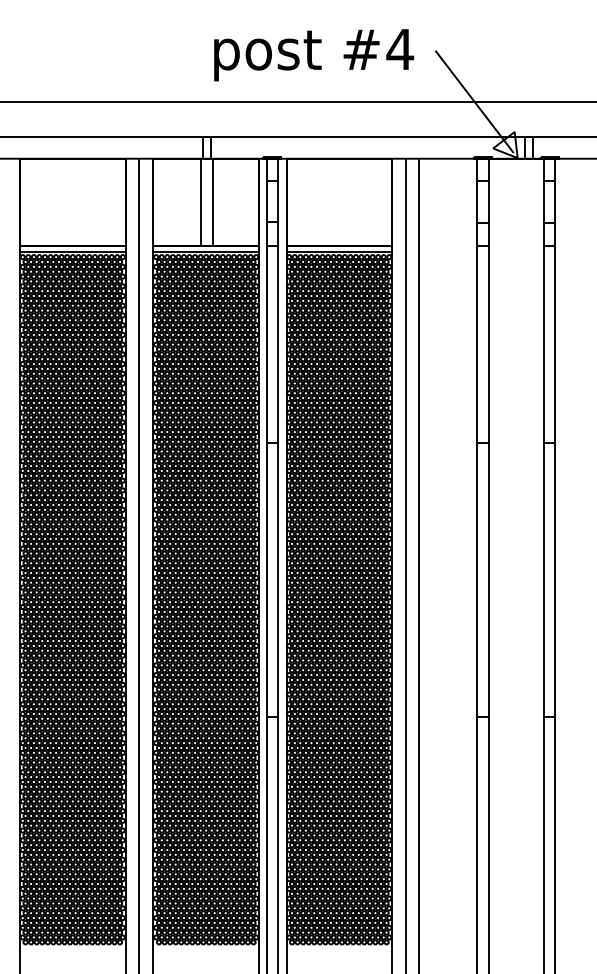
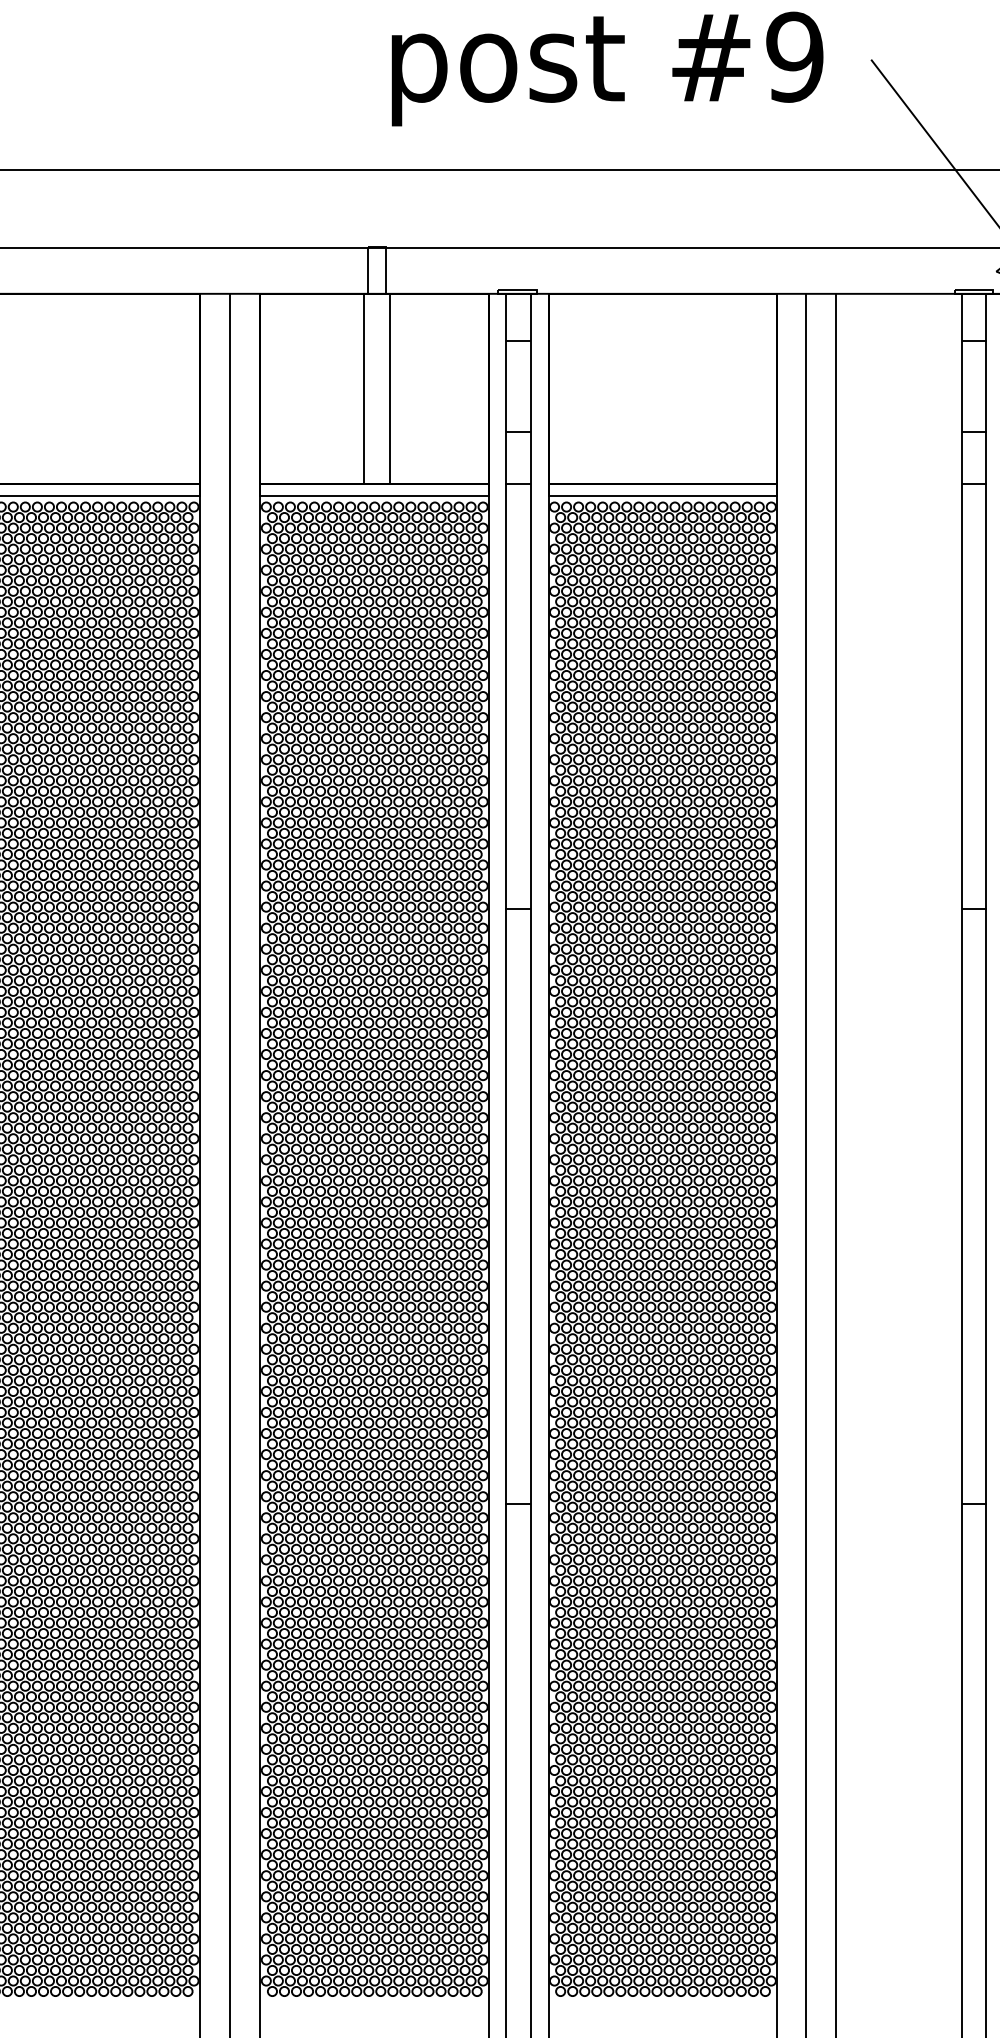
text: (400, 49) -> (795, 57), #4 -> #9

